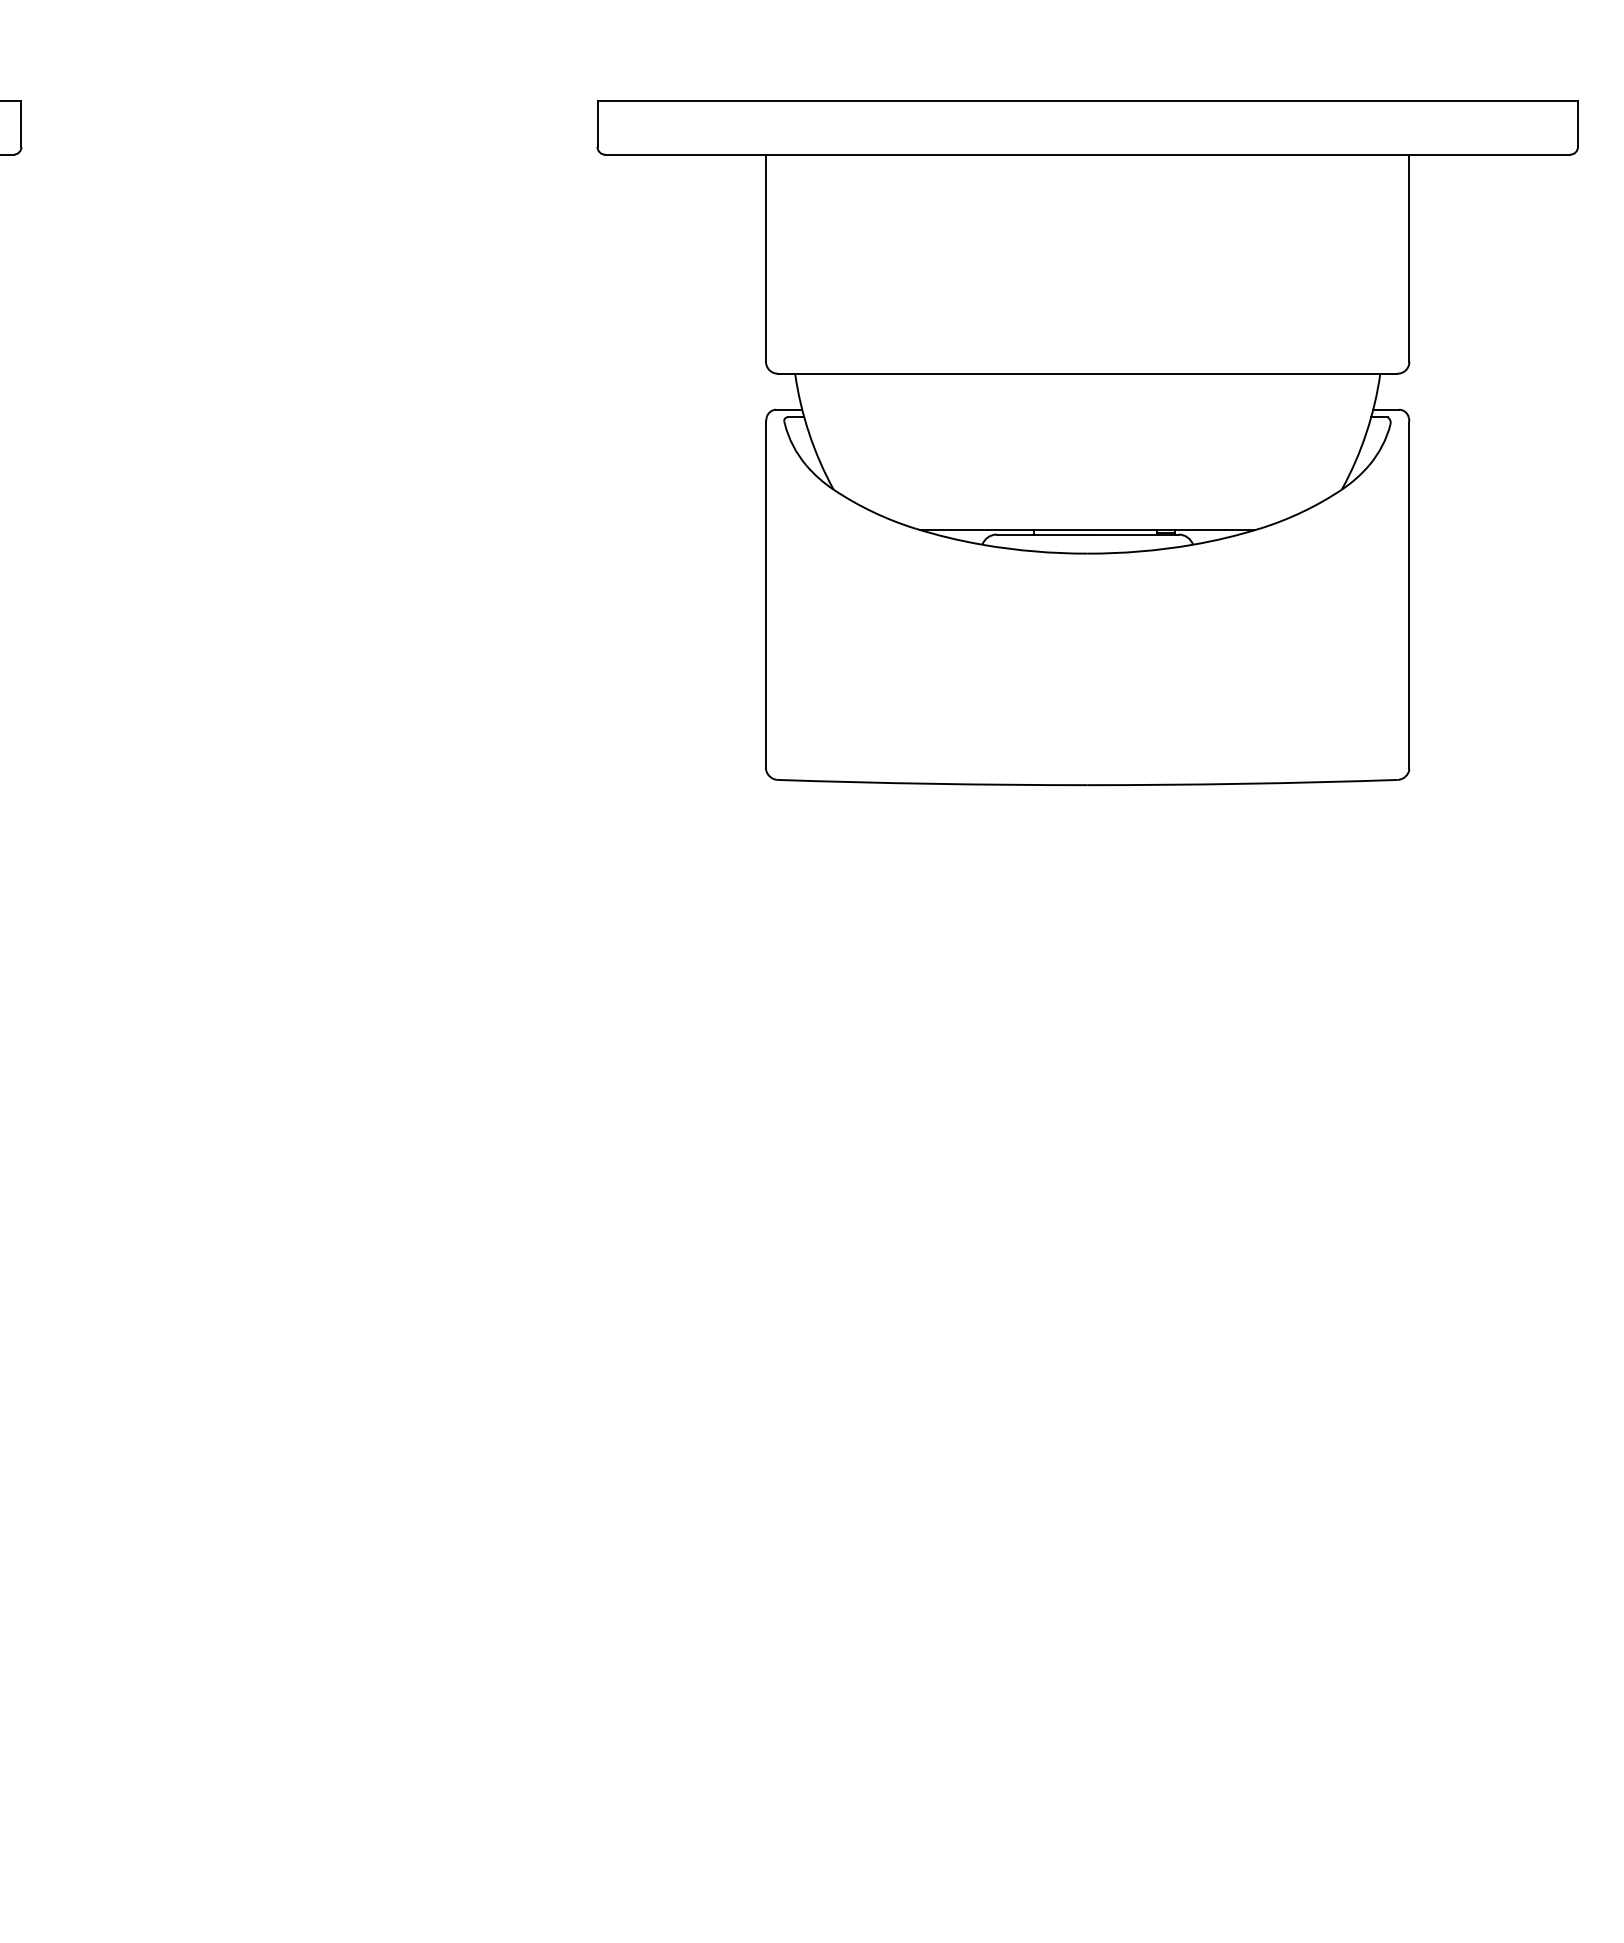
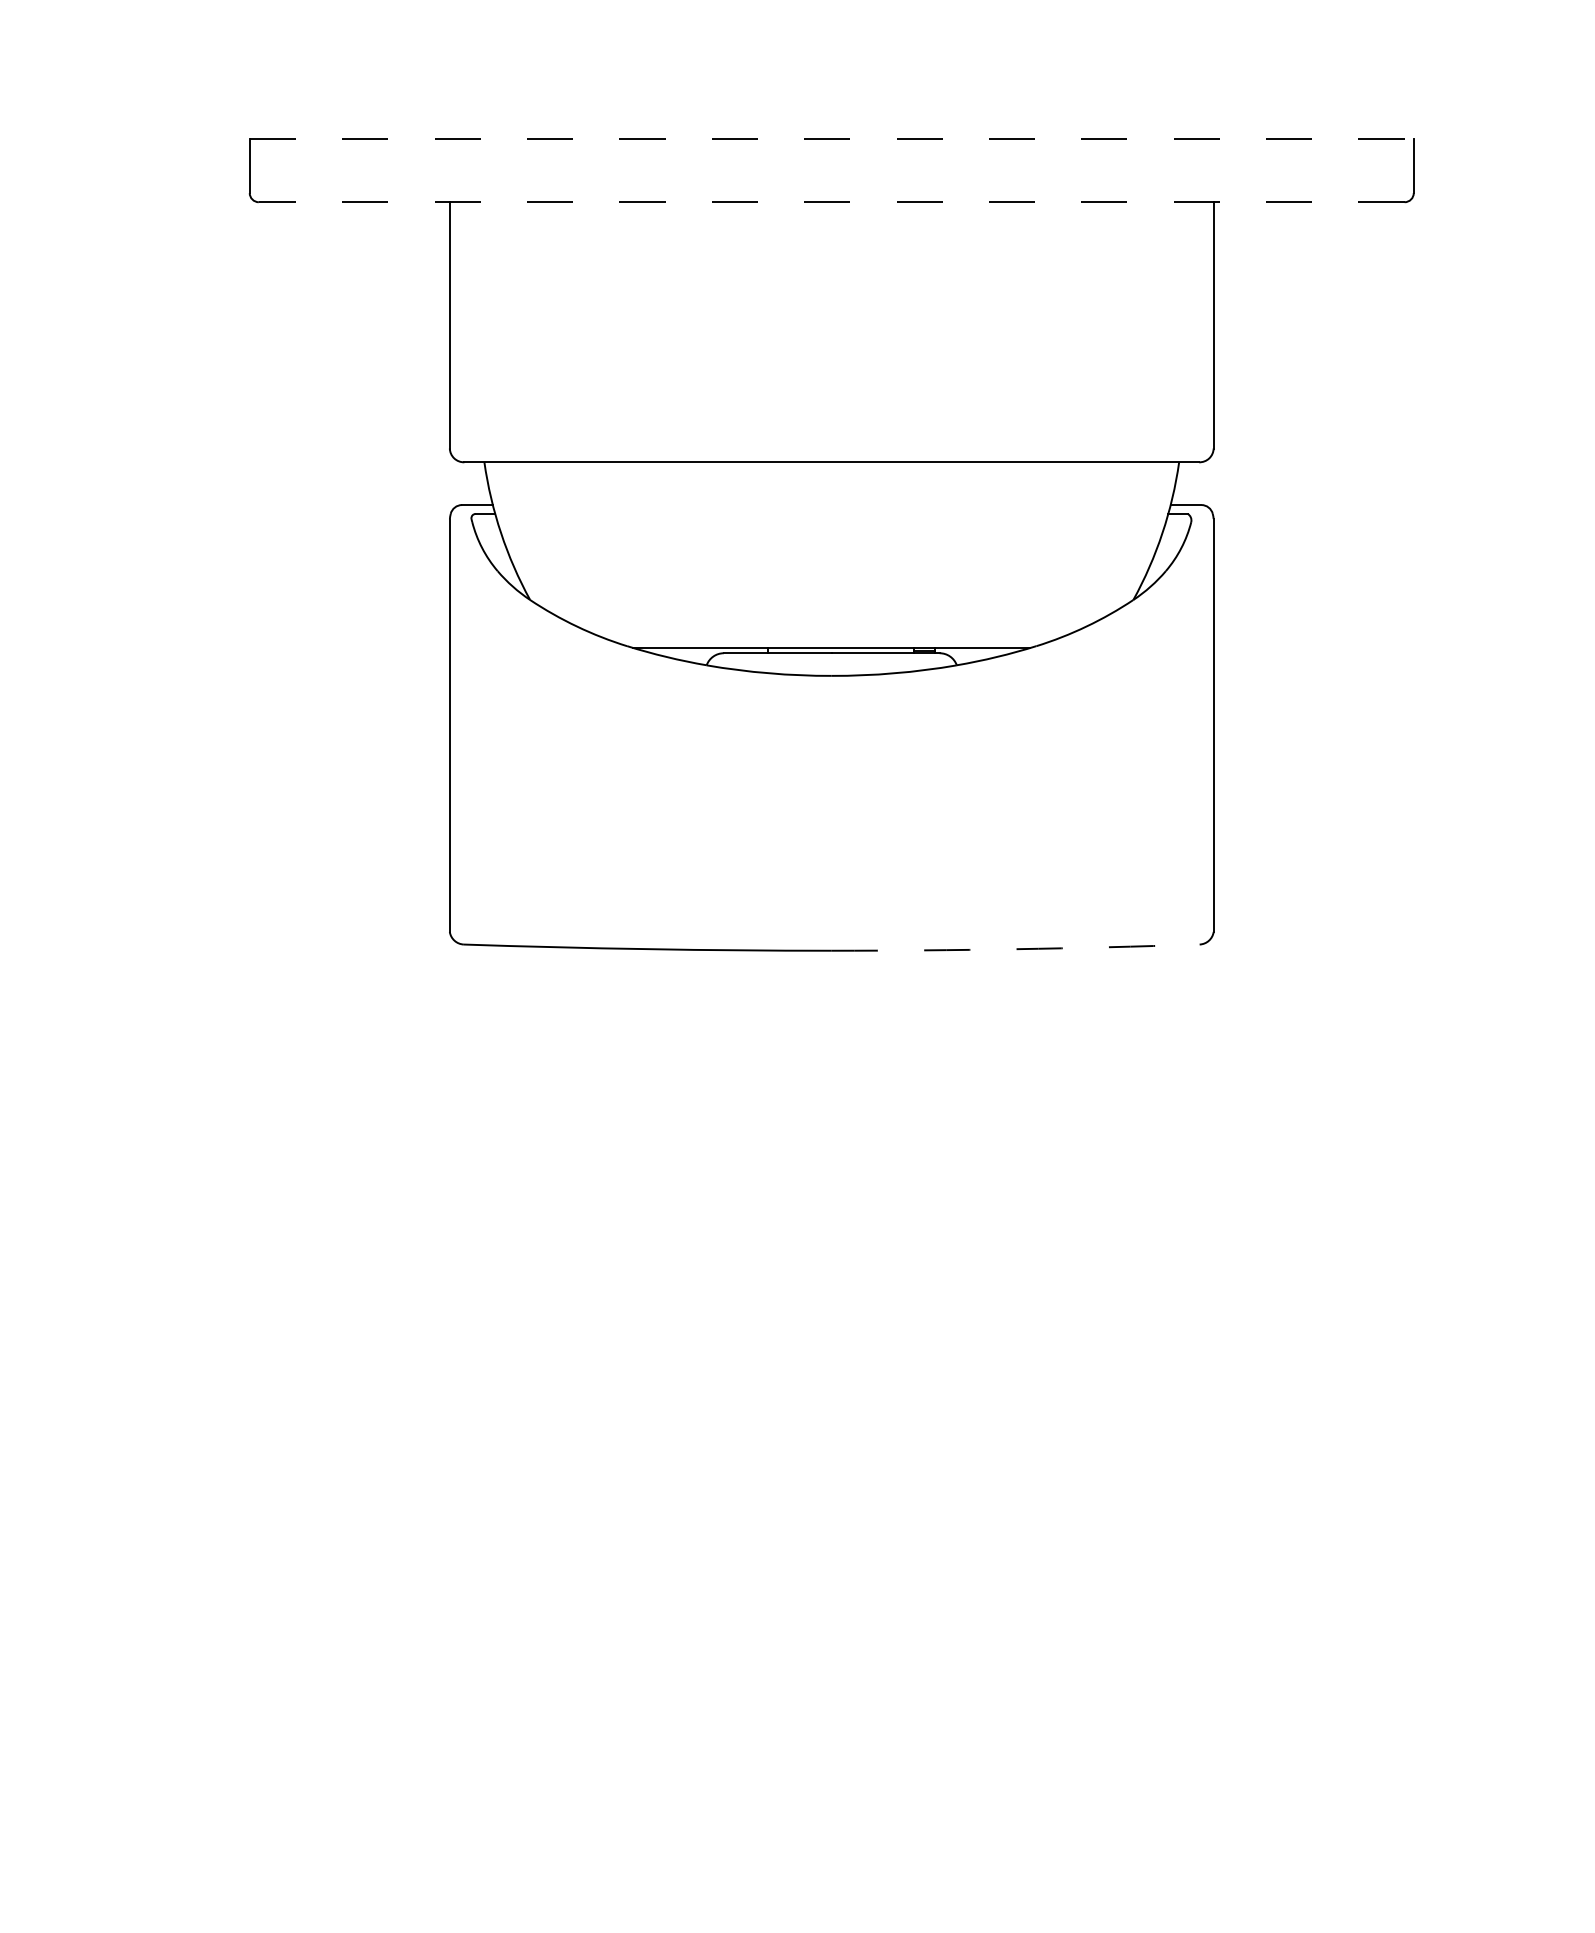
line: (1088, 101) -> (832, 139), solid -> dashed
line: (1087, 154) -> (831, 202), solid -> dashed
arc: (1242, 783) -> (1015, 948), solid -> dashed

